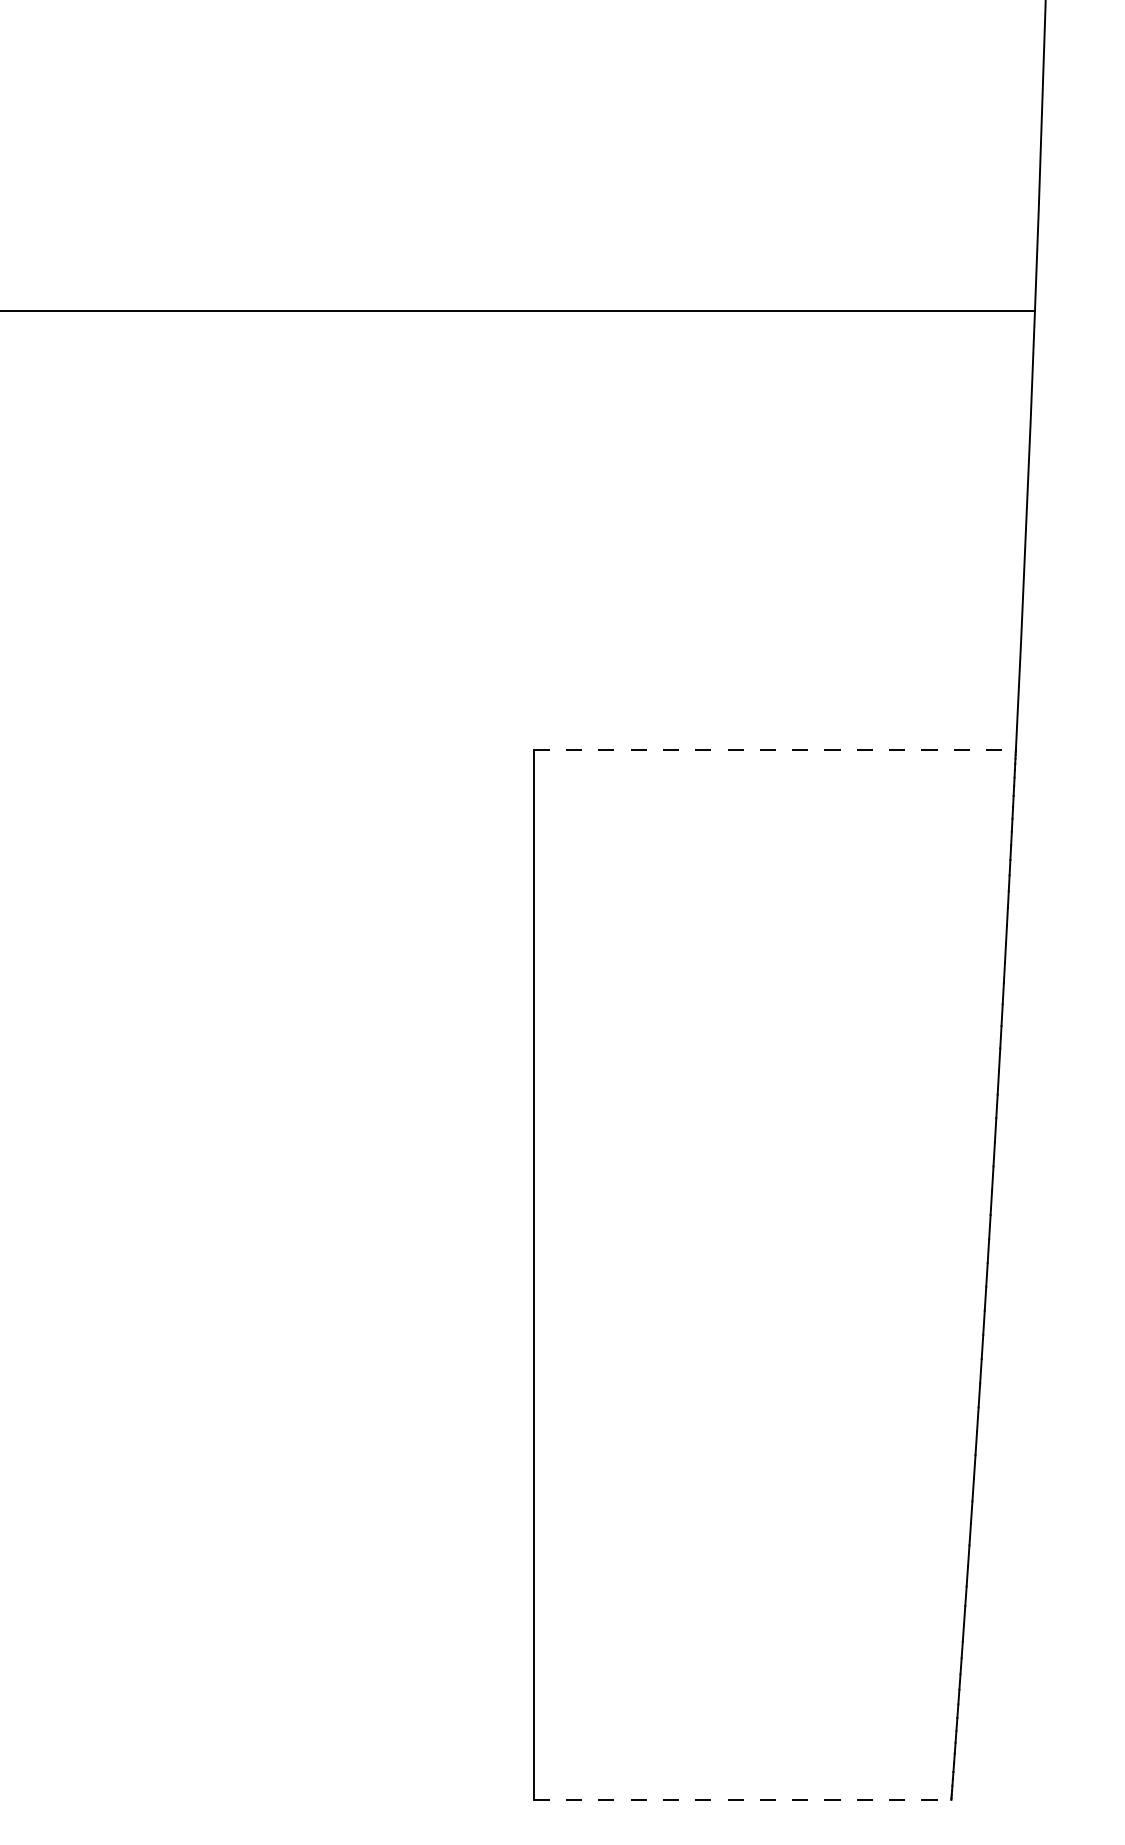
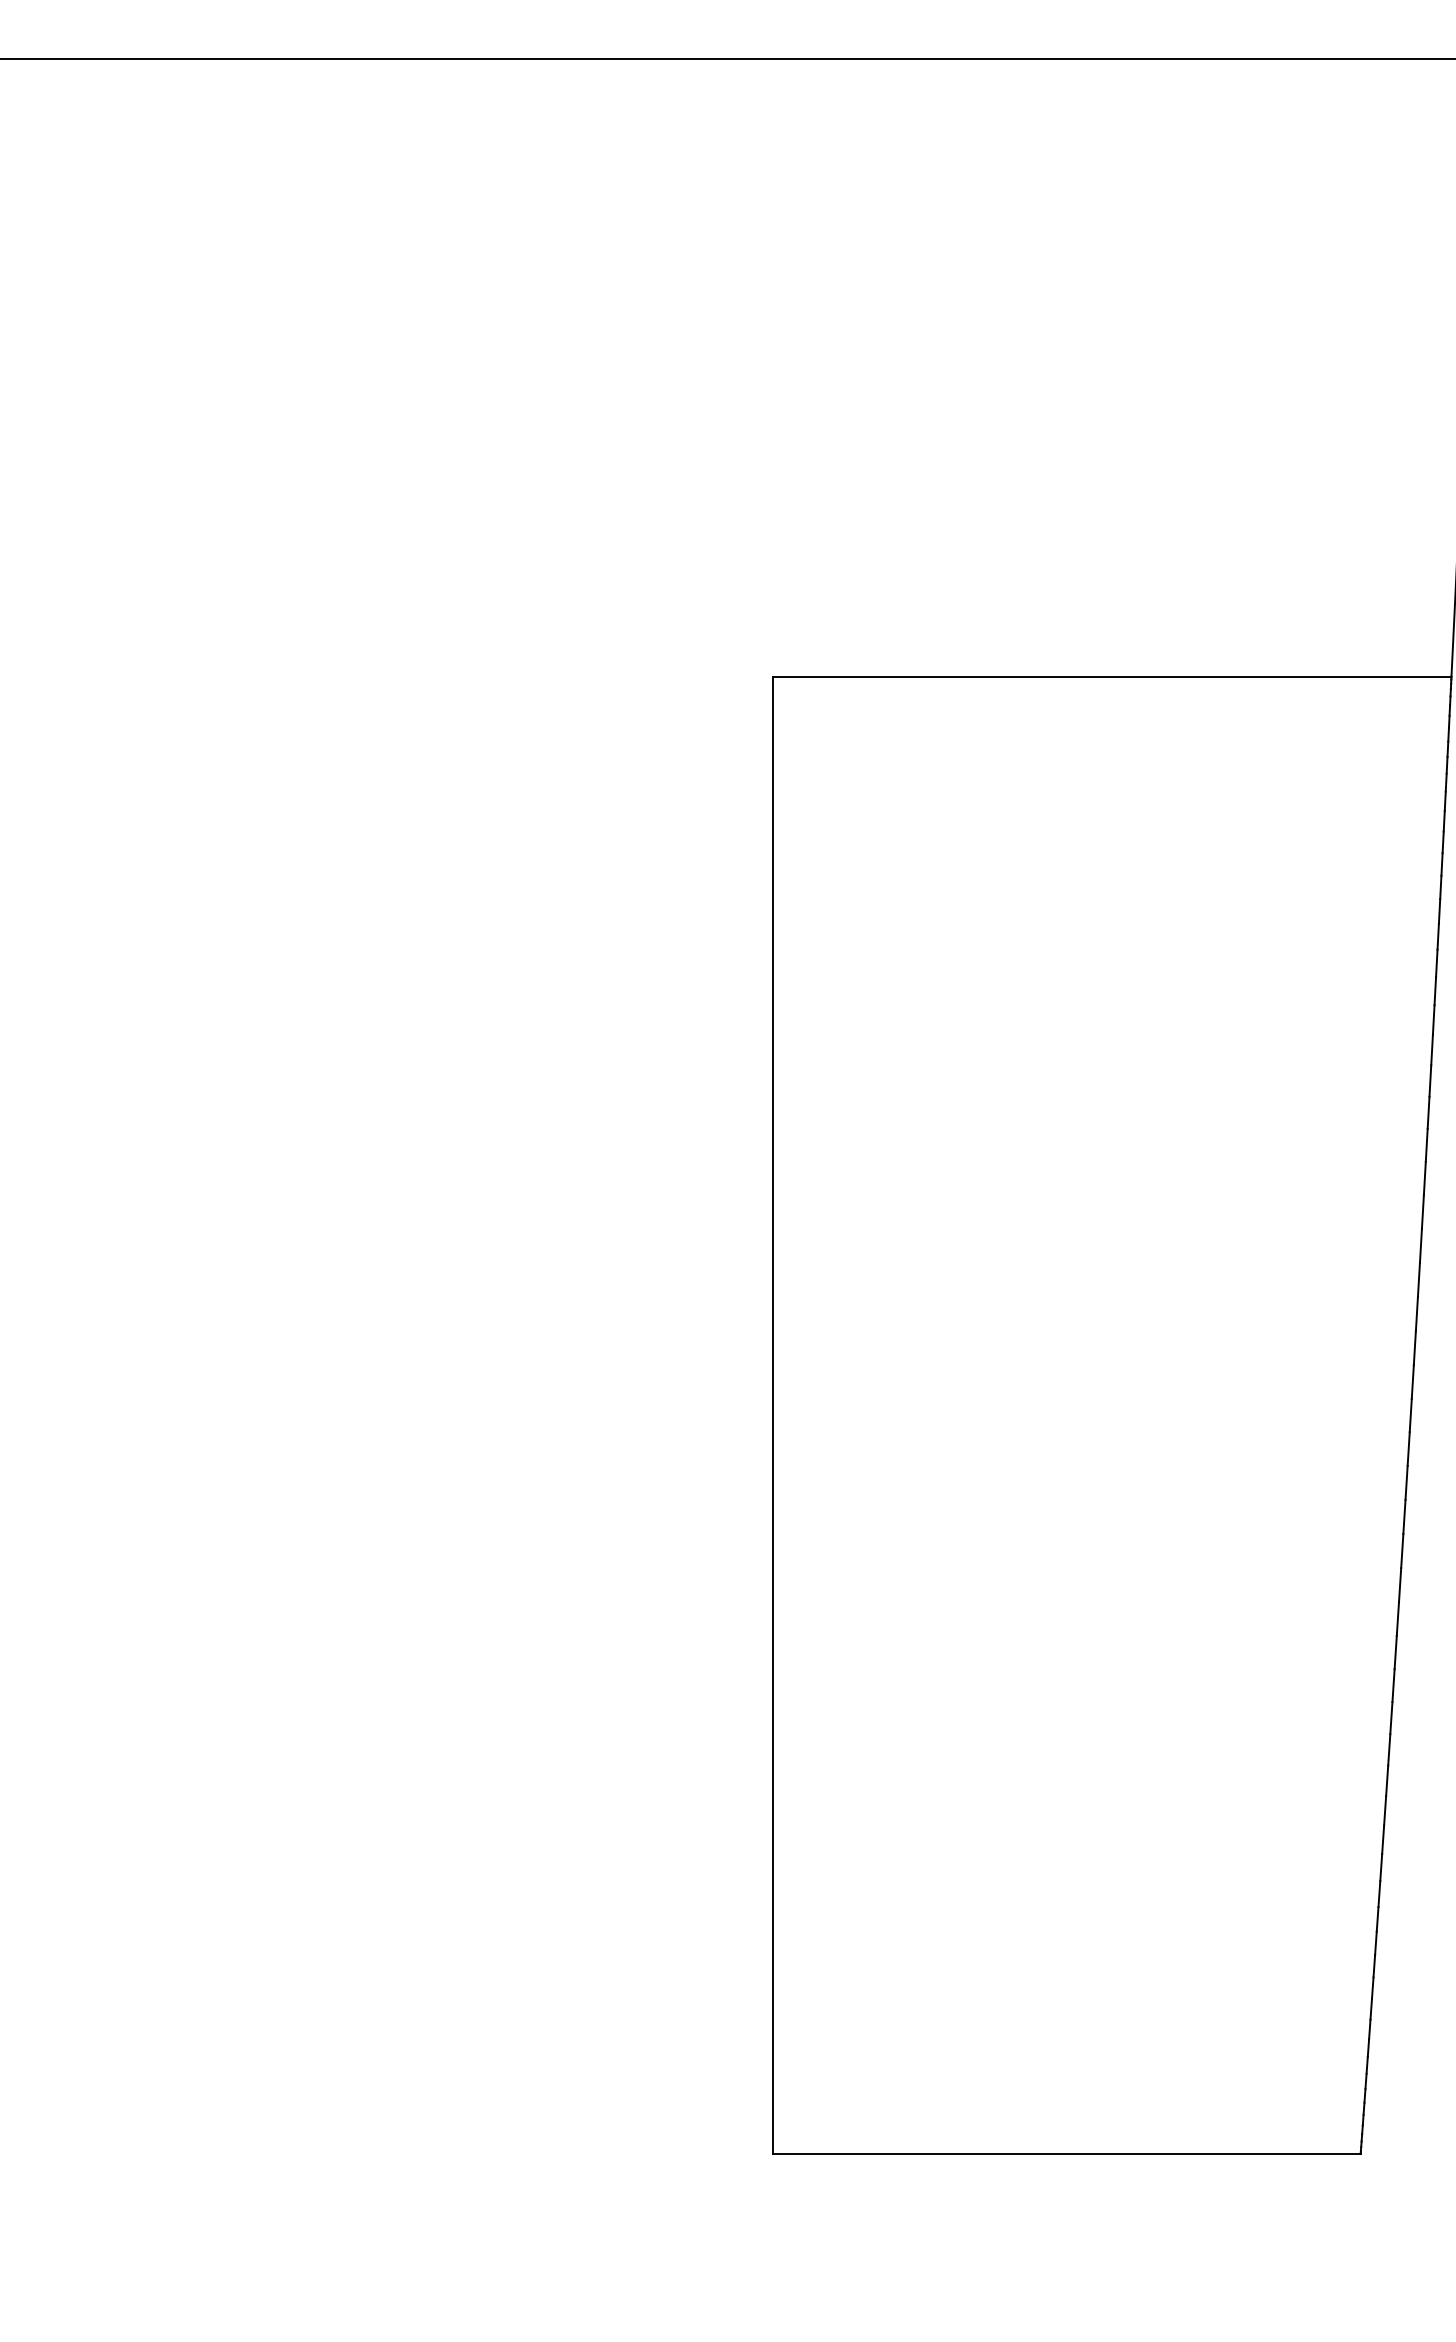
line: (775, 749) -> (1113, 676), dashed -> solid
line: (742, 1799) -> (1066, 2153), dashed -> solid

